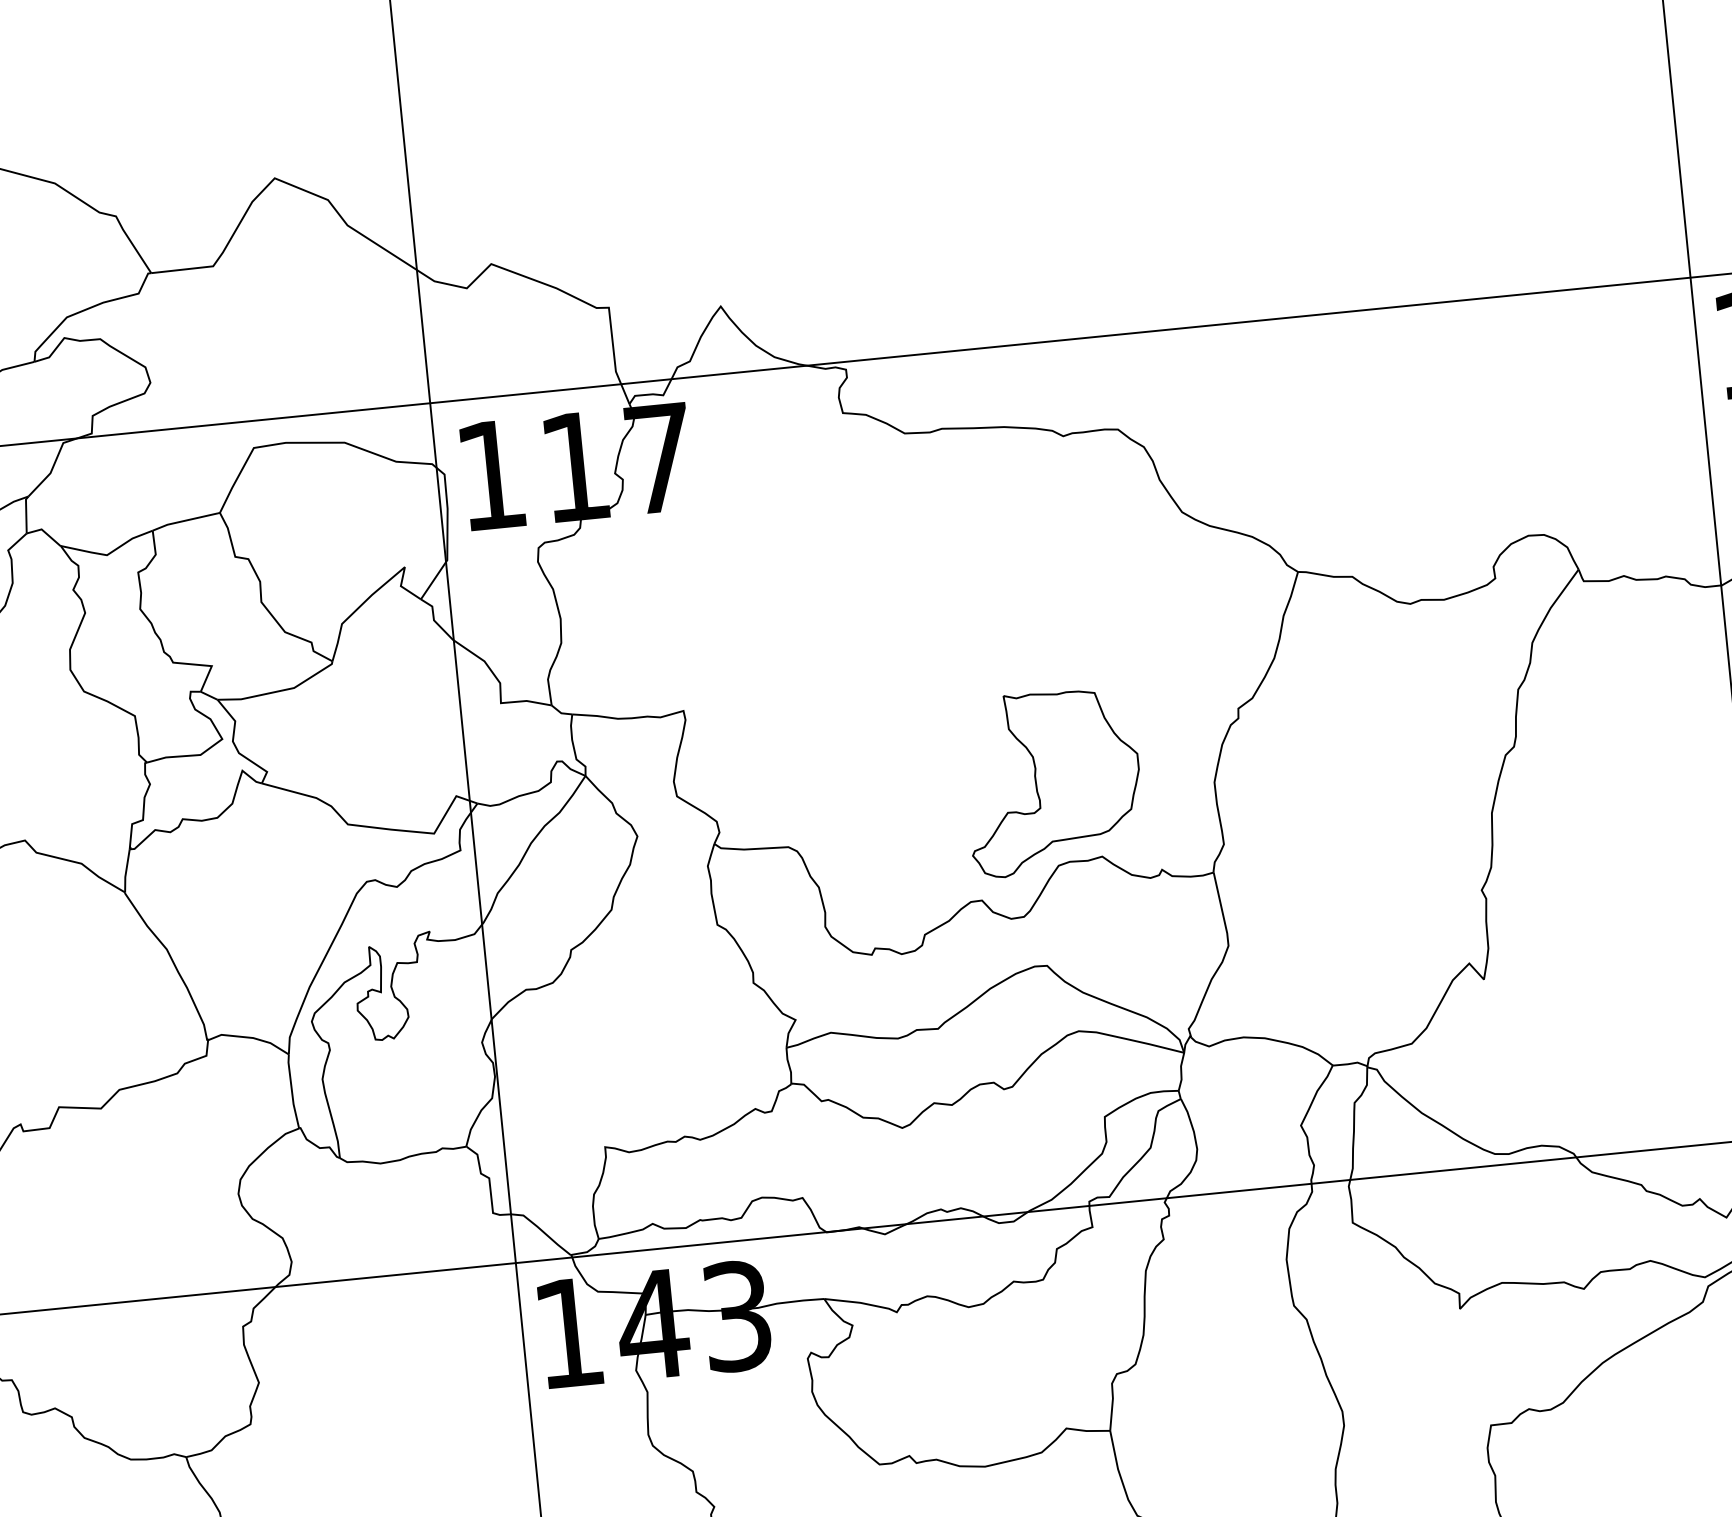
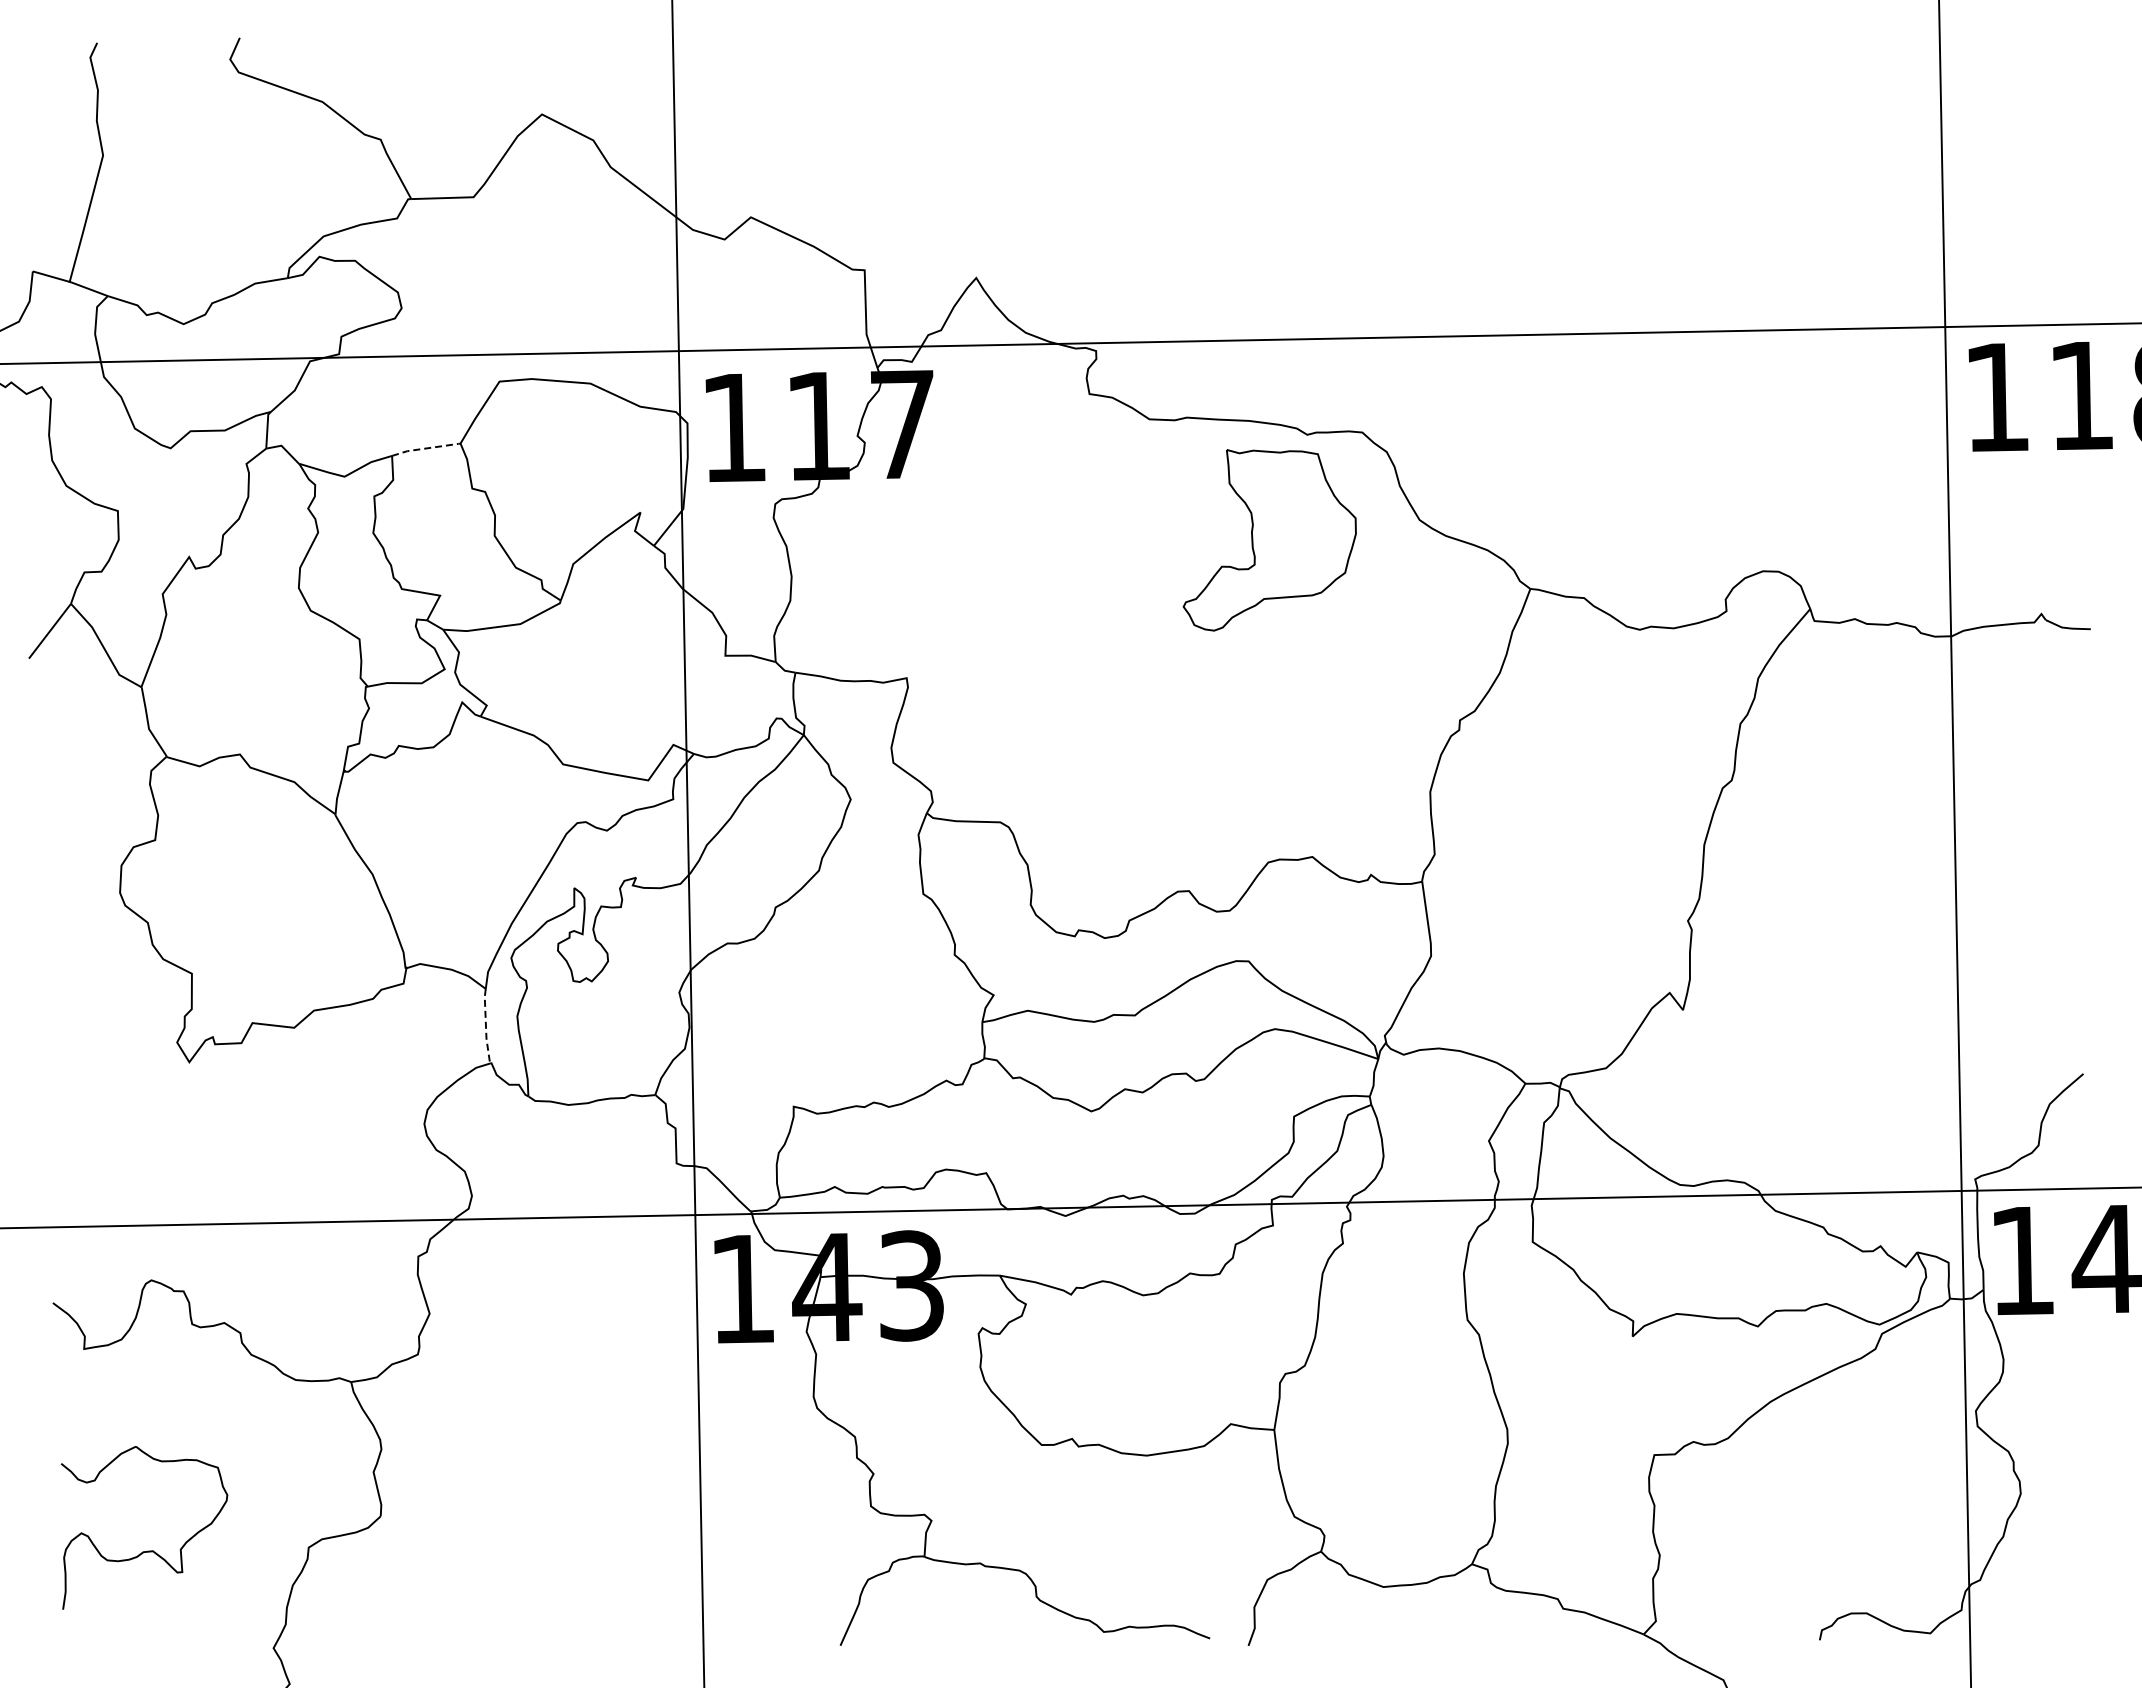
line: (185, 520) -> (425, 448), solid -> dashed
part: (1053, 782) -> (1269, 540), moved
line: (291, 1091) -> (485, 1026), solid -> dashed

